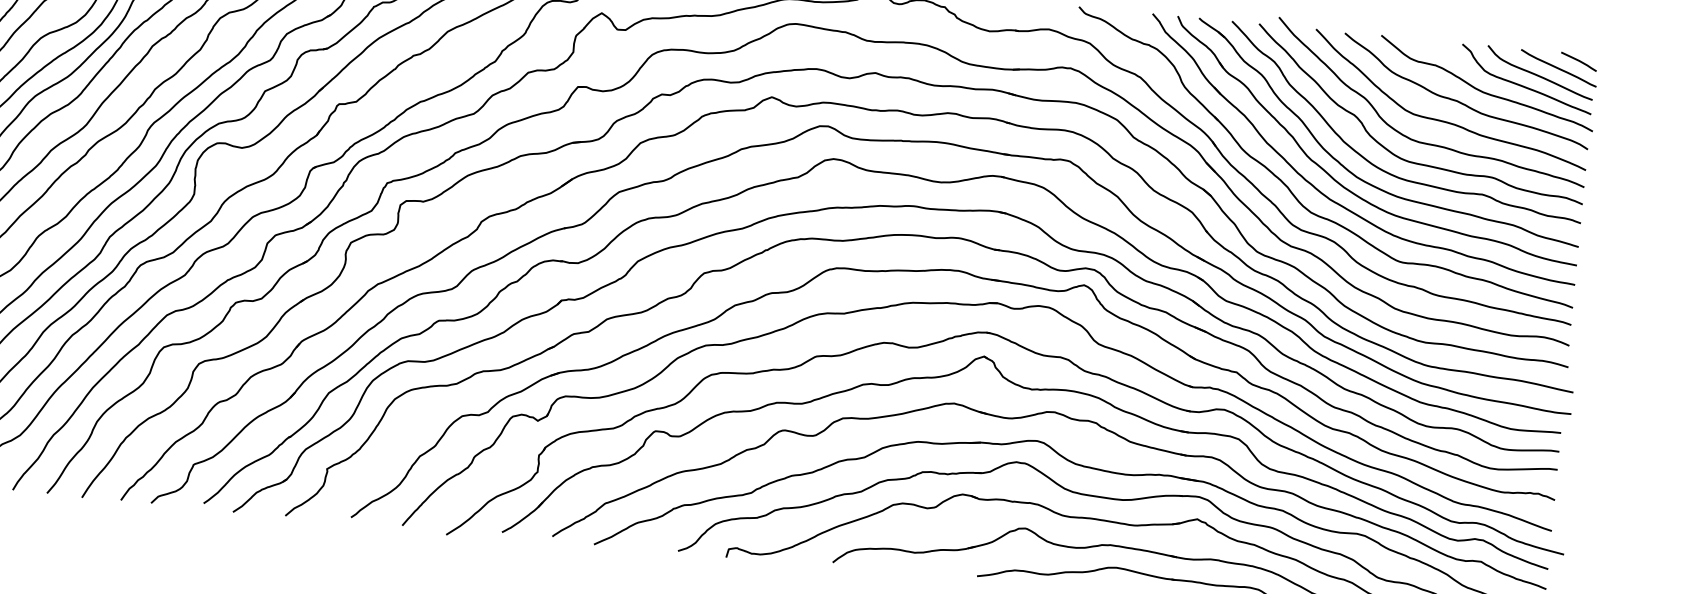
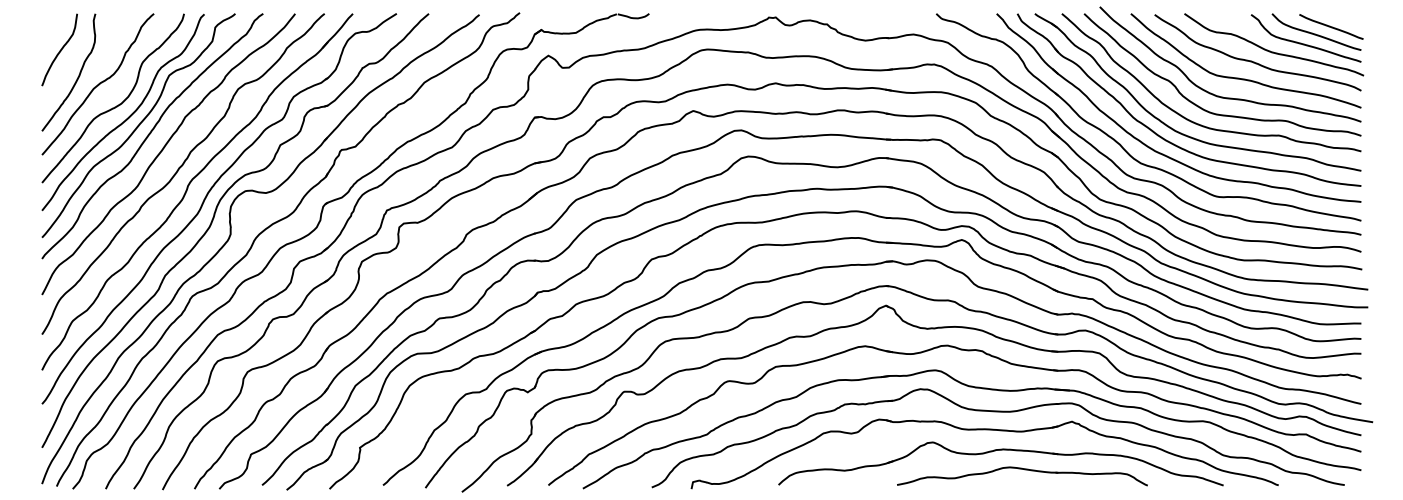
line: (1579, 62) -> (1347, 20), removed

